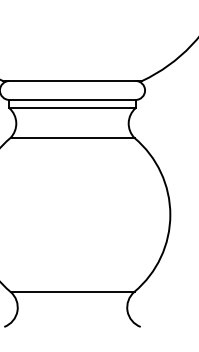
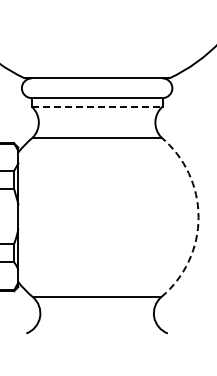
line: (72, 108) -> (97, 106), solid -> dashed
arc: (170, 215) -> (198, 217), solid -> dashed

